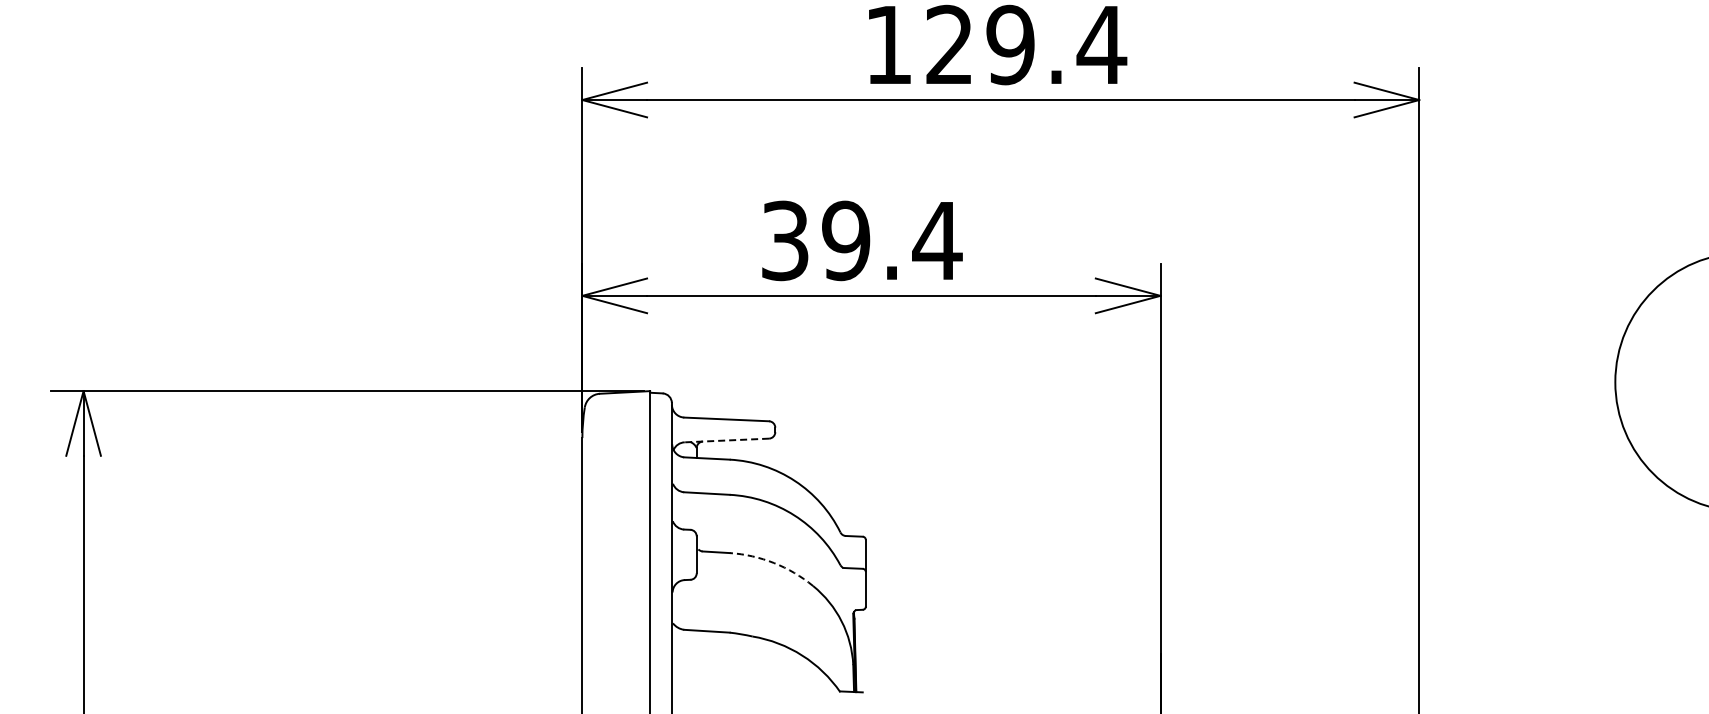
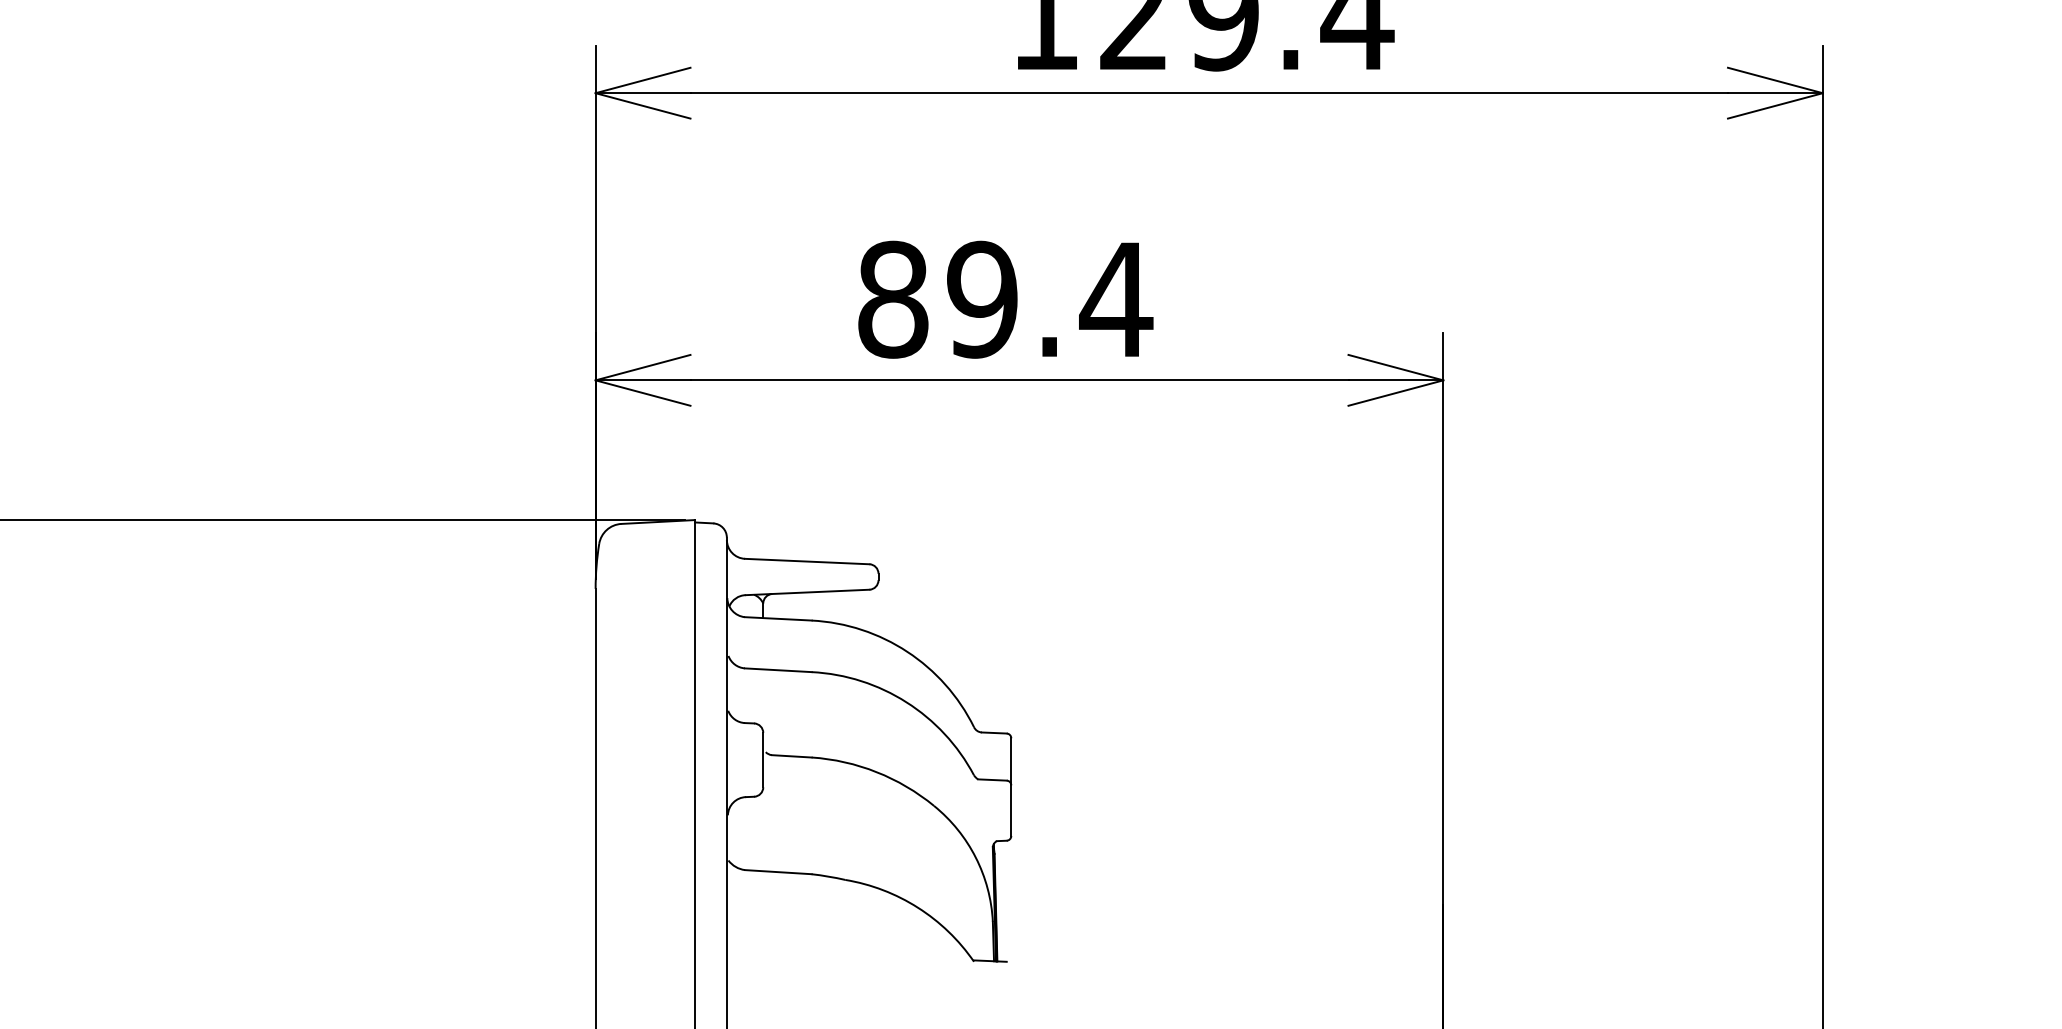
text: (785, 240) -> (893, 299), 39.4 -> 89.4
line: (726, 440) -> (806, 592), dashed -> solid
arc: (774, 563) -> (877, 772), dashed -> solid

